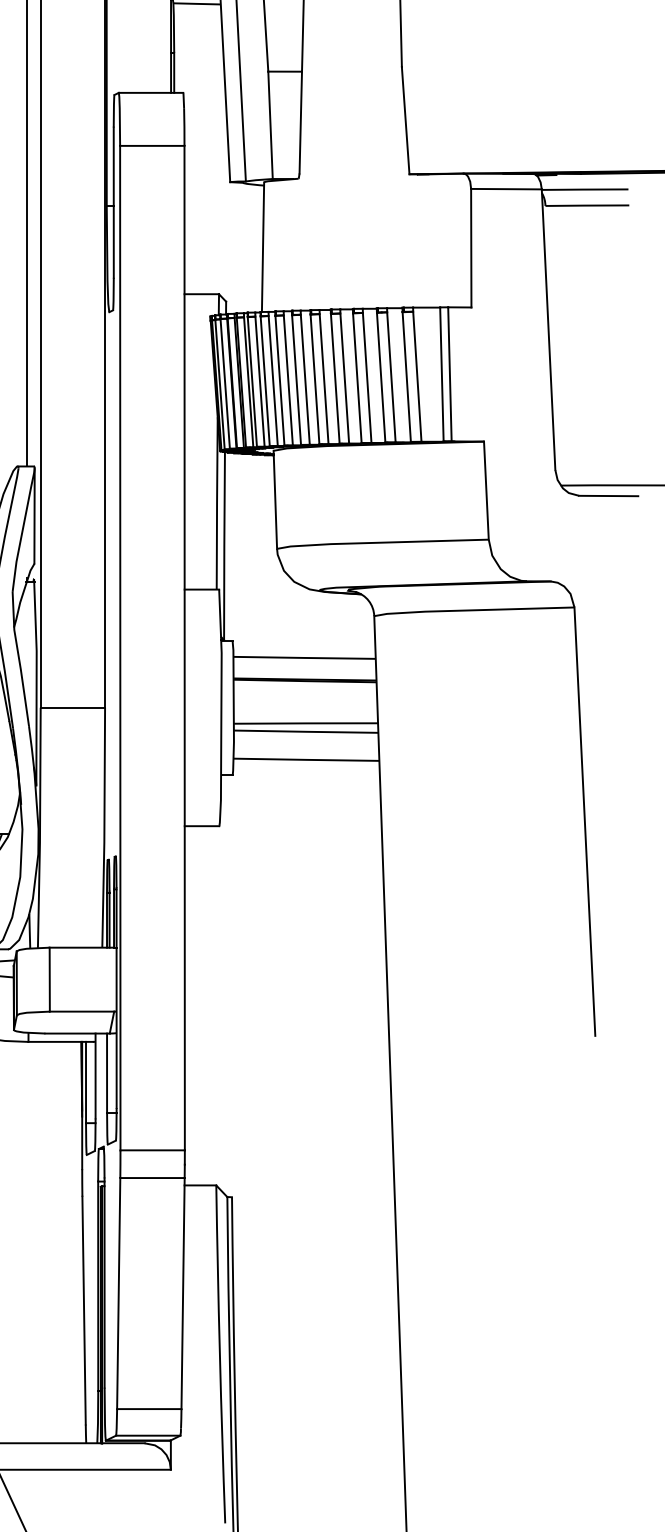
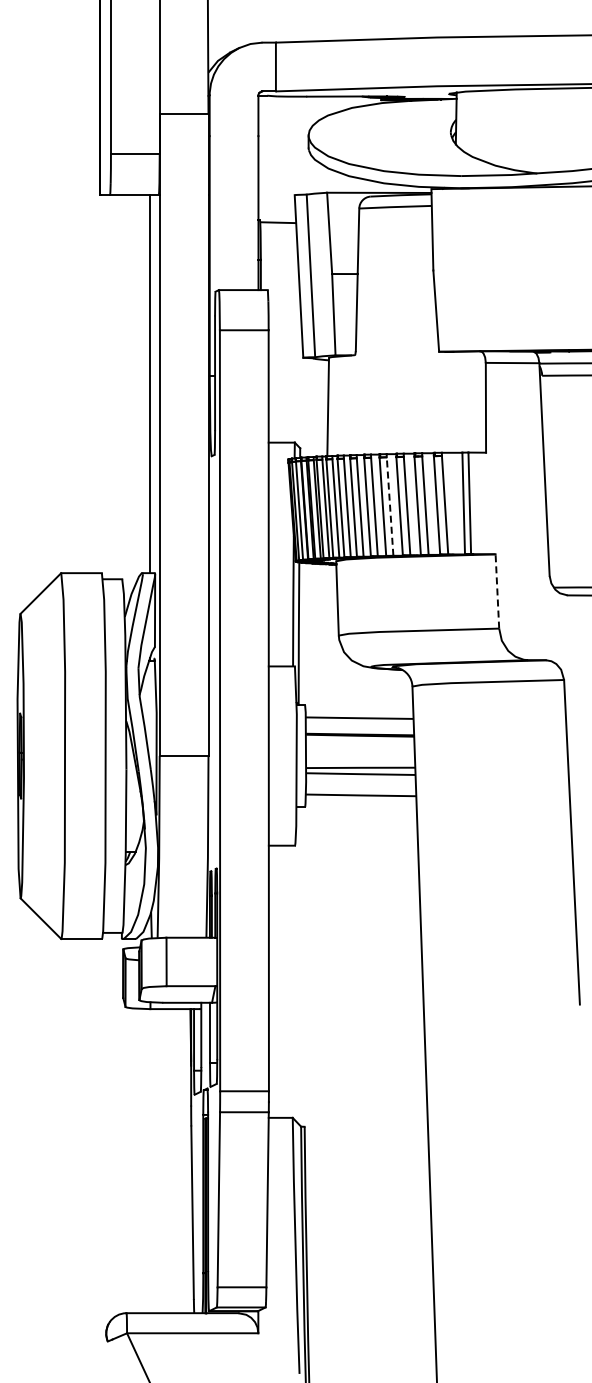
line: (345, 378) -> (390, 506), solid -> dashed
line: (486, 489) -> (497, 590), solid -> dashed

